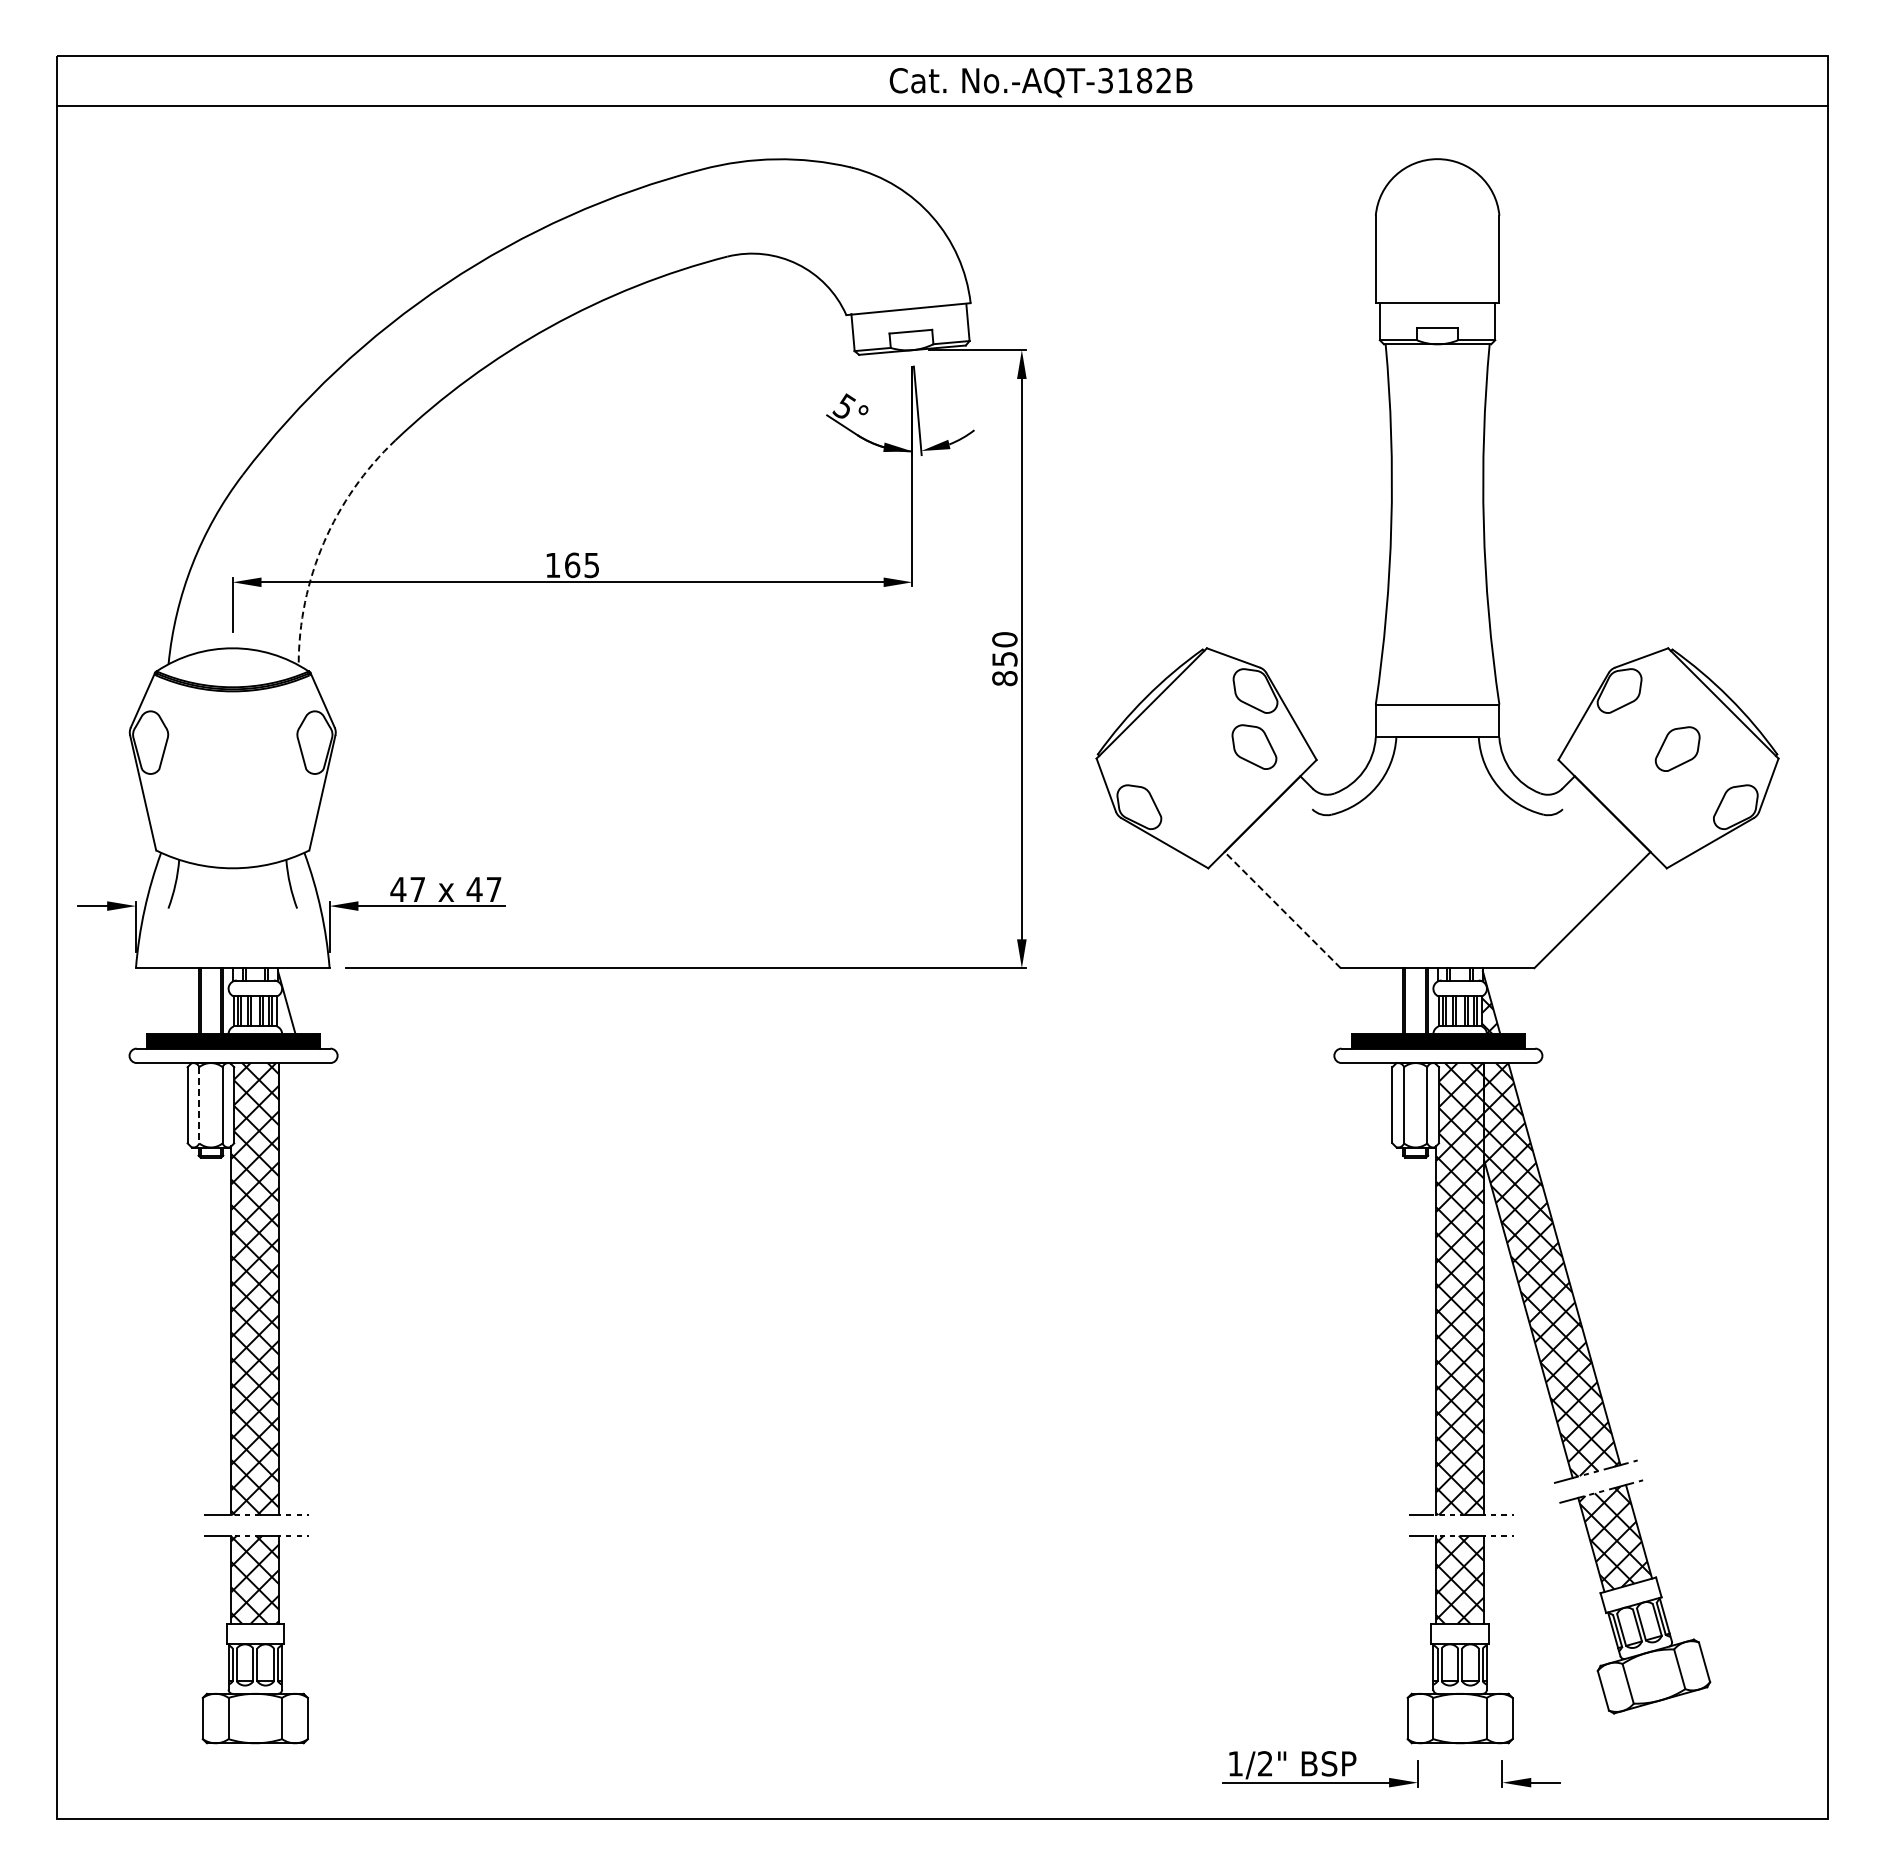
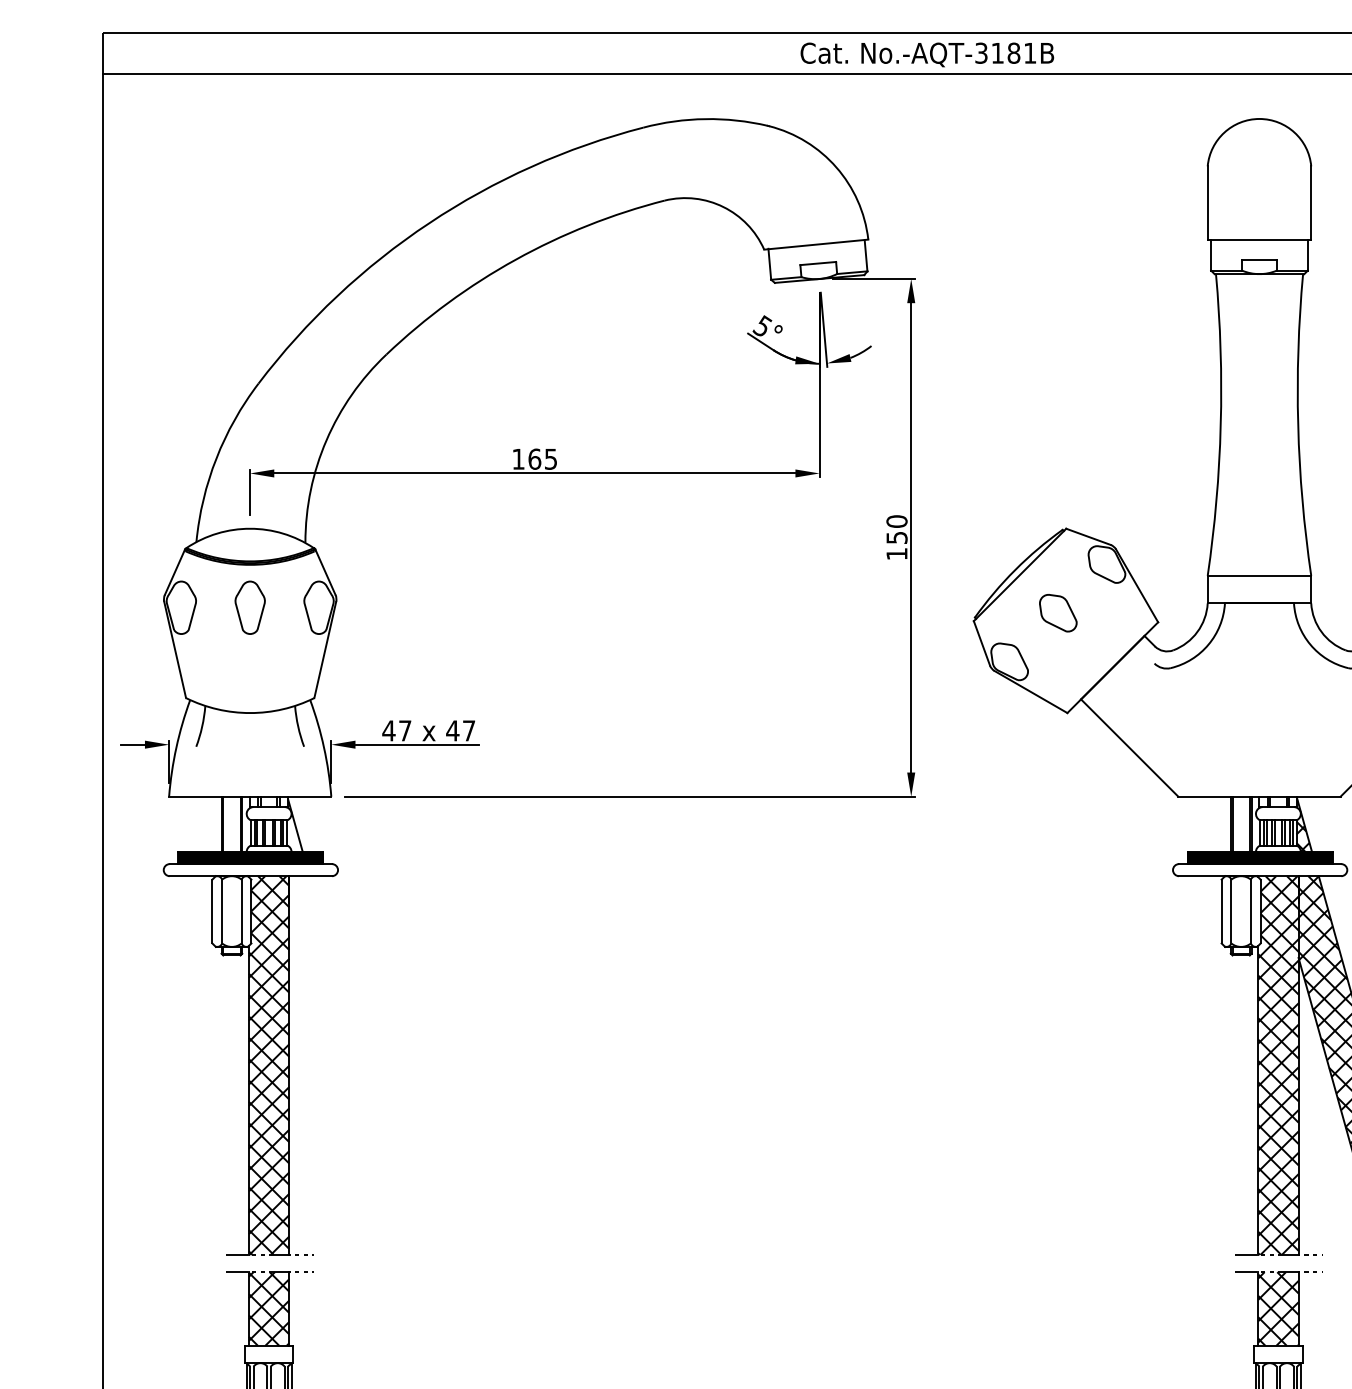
text: (1163, 80) -> (1029, 53), No.-AQT-3182B -> No.-AQT-3181B
arc: (323, 542) -> (326, 440), dashed -> solid
text: (1004, 678) -> (896, 554), 850 -> 150
part: (232, 742) -> (249, 607), added
part: (1254, 746) -> (1058, 612), moved
line: (1282, 909) -> (1129, 747), dashed -> solid
line: (199, 1105) -> (222, 911), dashed -> solid

